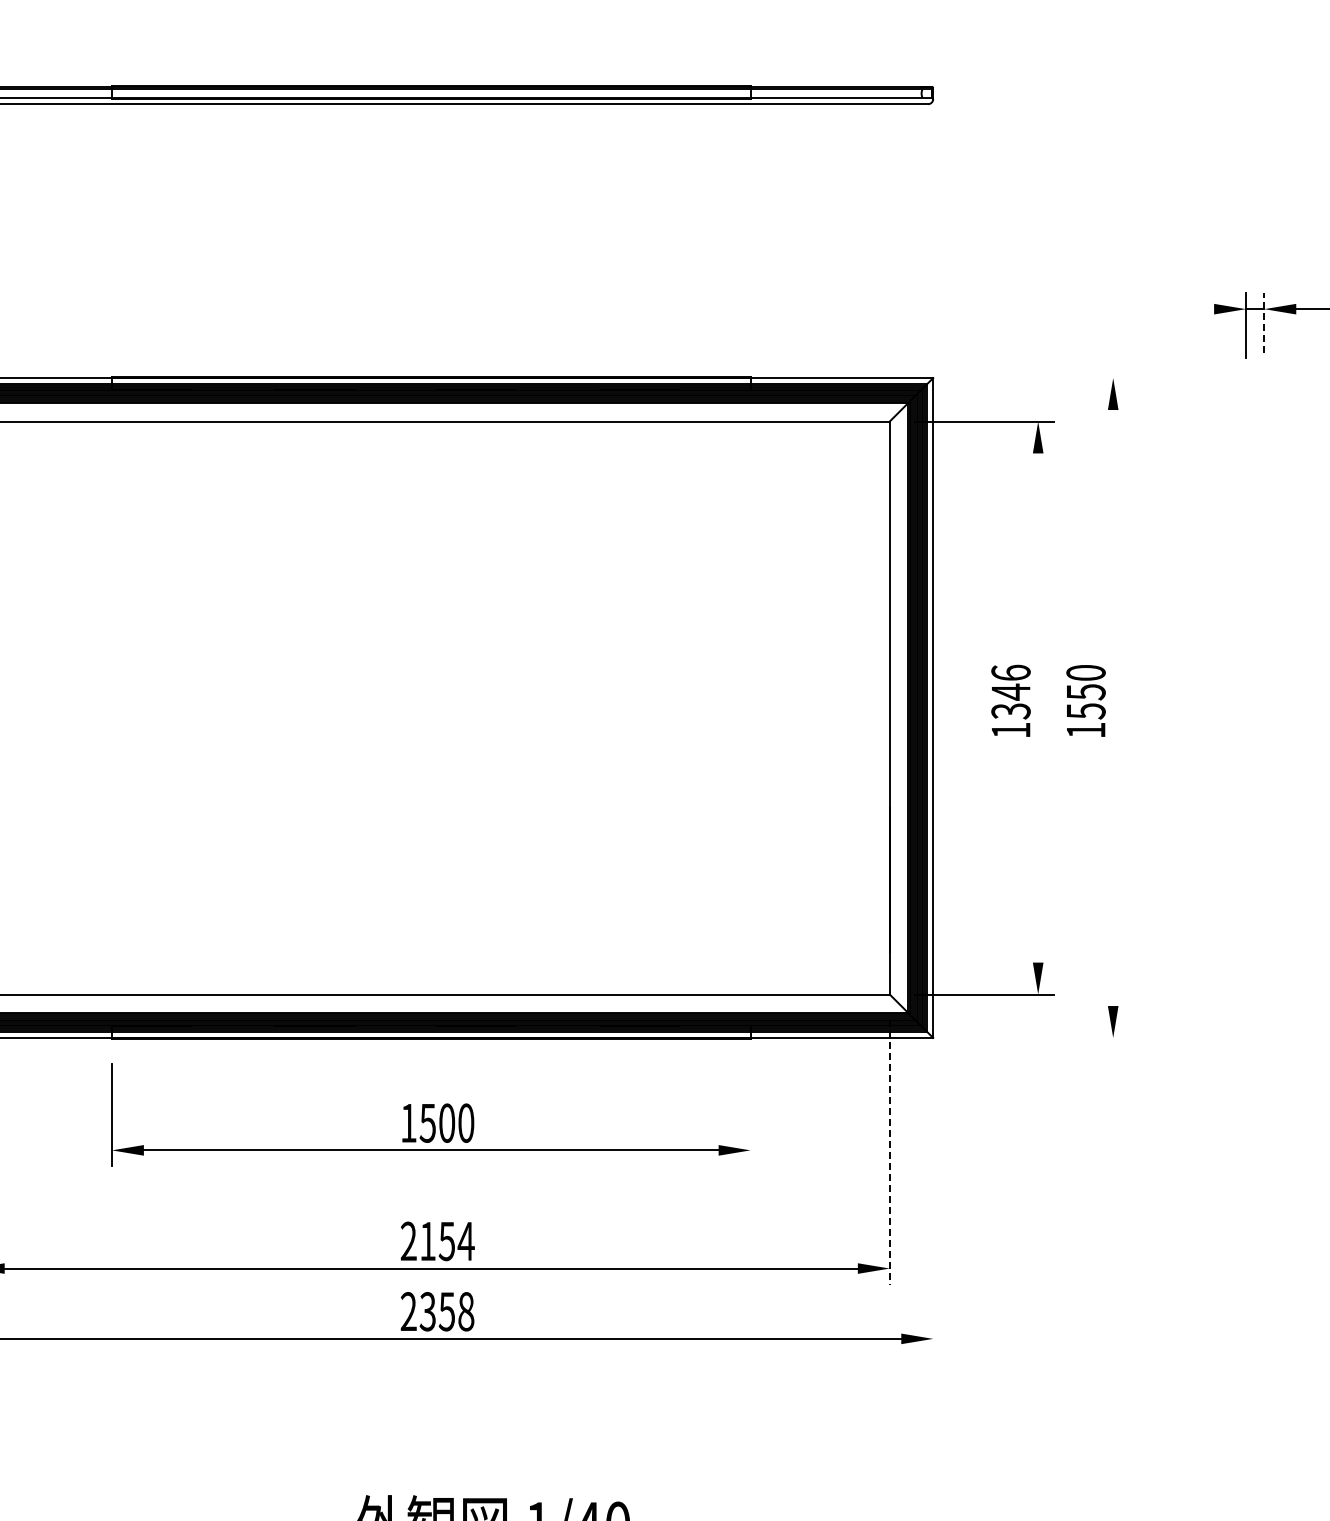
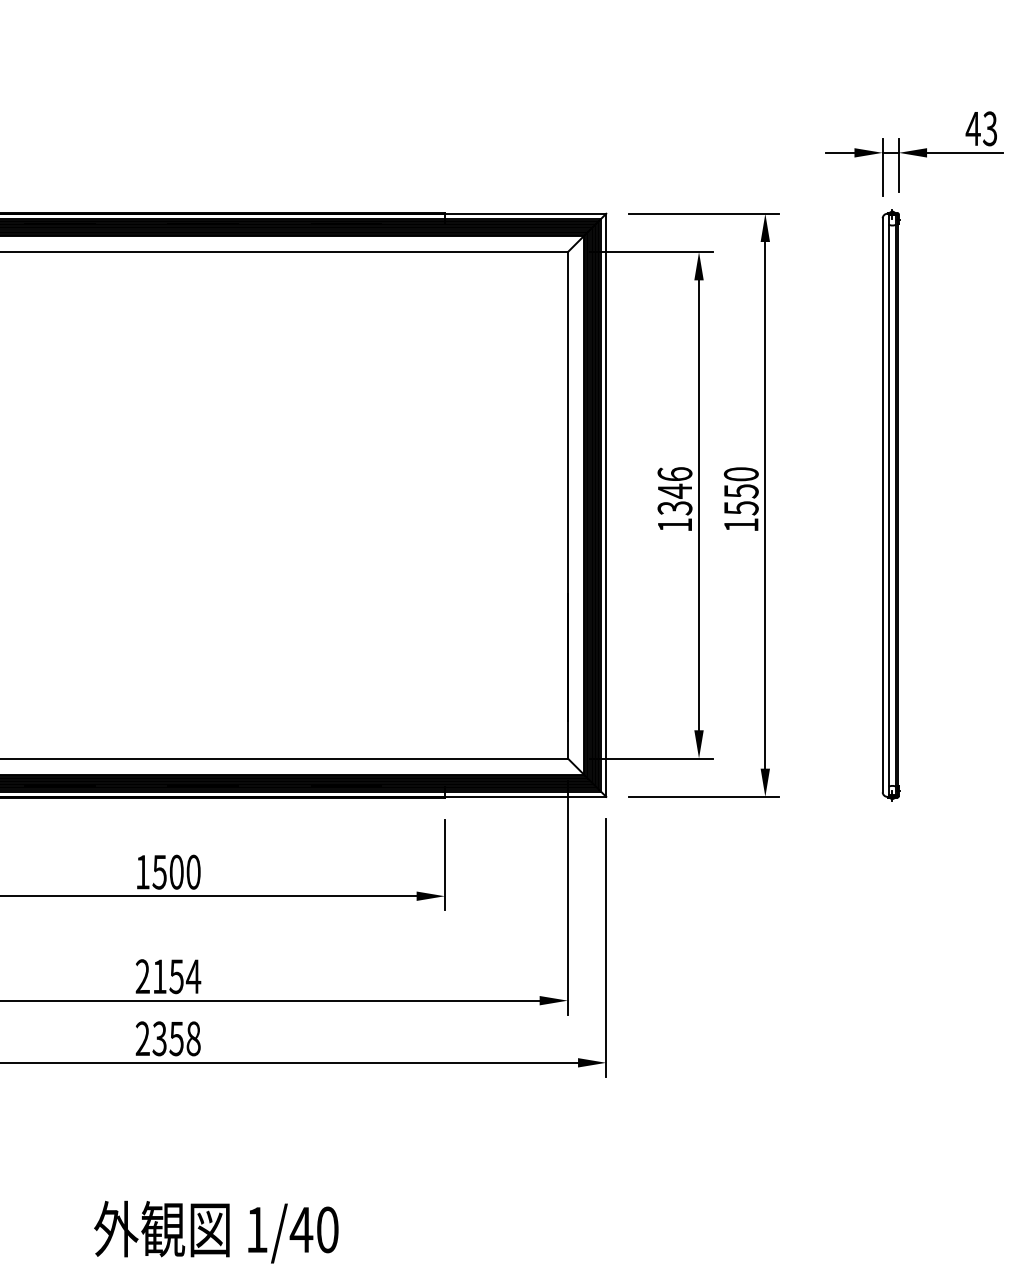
line: (1198, 309) -> (840, 153), added
line: (1264, 322) -> (899, 164), dashed -> solid
line: (1043, 378) -> (703, 214), added
line: (1038, 707) -> (699, 504), added
part: (1255, 707) -> (891, 504), added
line: (1113, 708) -> (765, 505), added
line: (1043, 1037) -> (703, 796), added
line: (750, 1115) -> (444, 865), added
line: (889, 1152) -> (567, 898), dashed -> solid
line: (933, 1208) -> (606, 947), added

